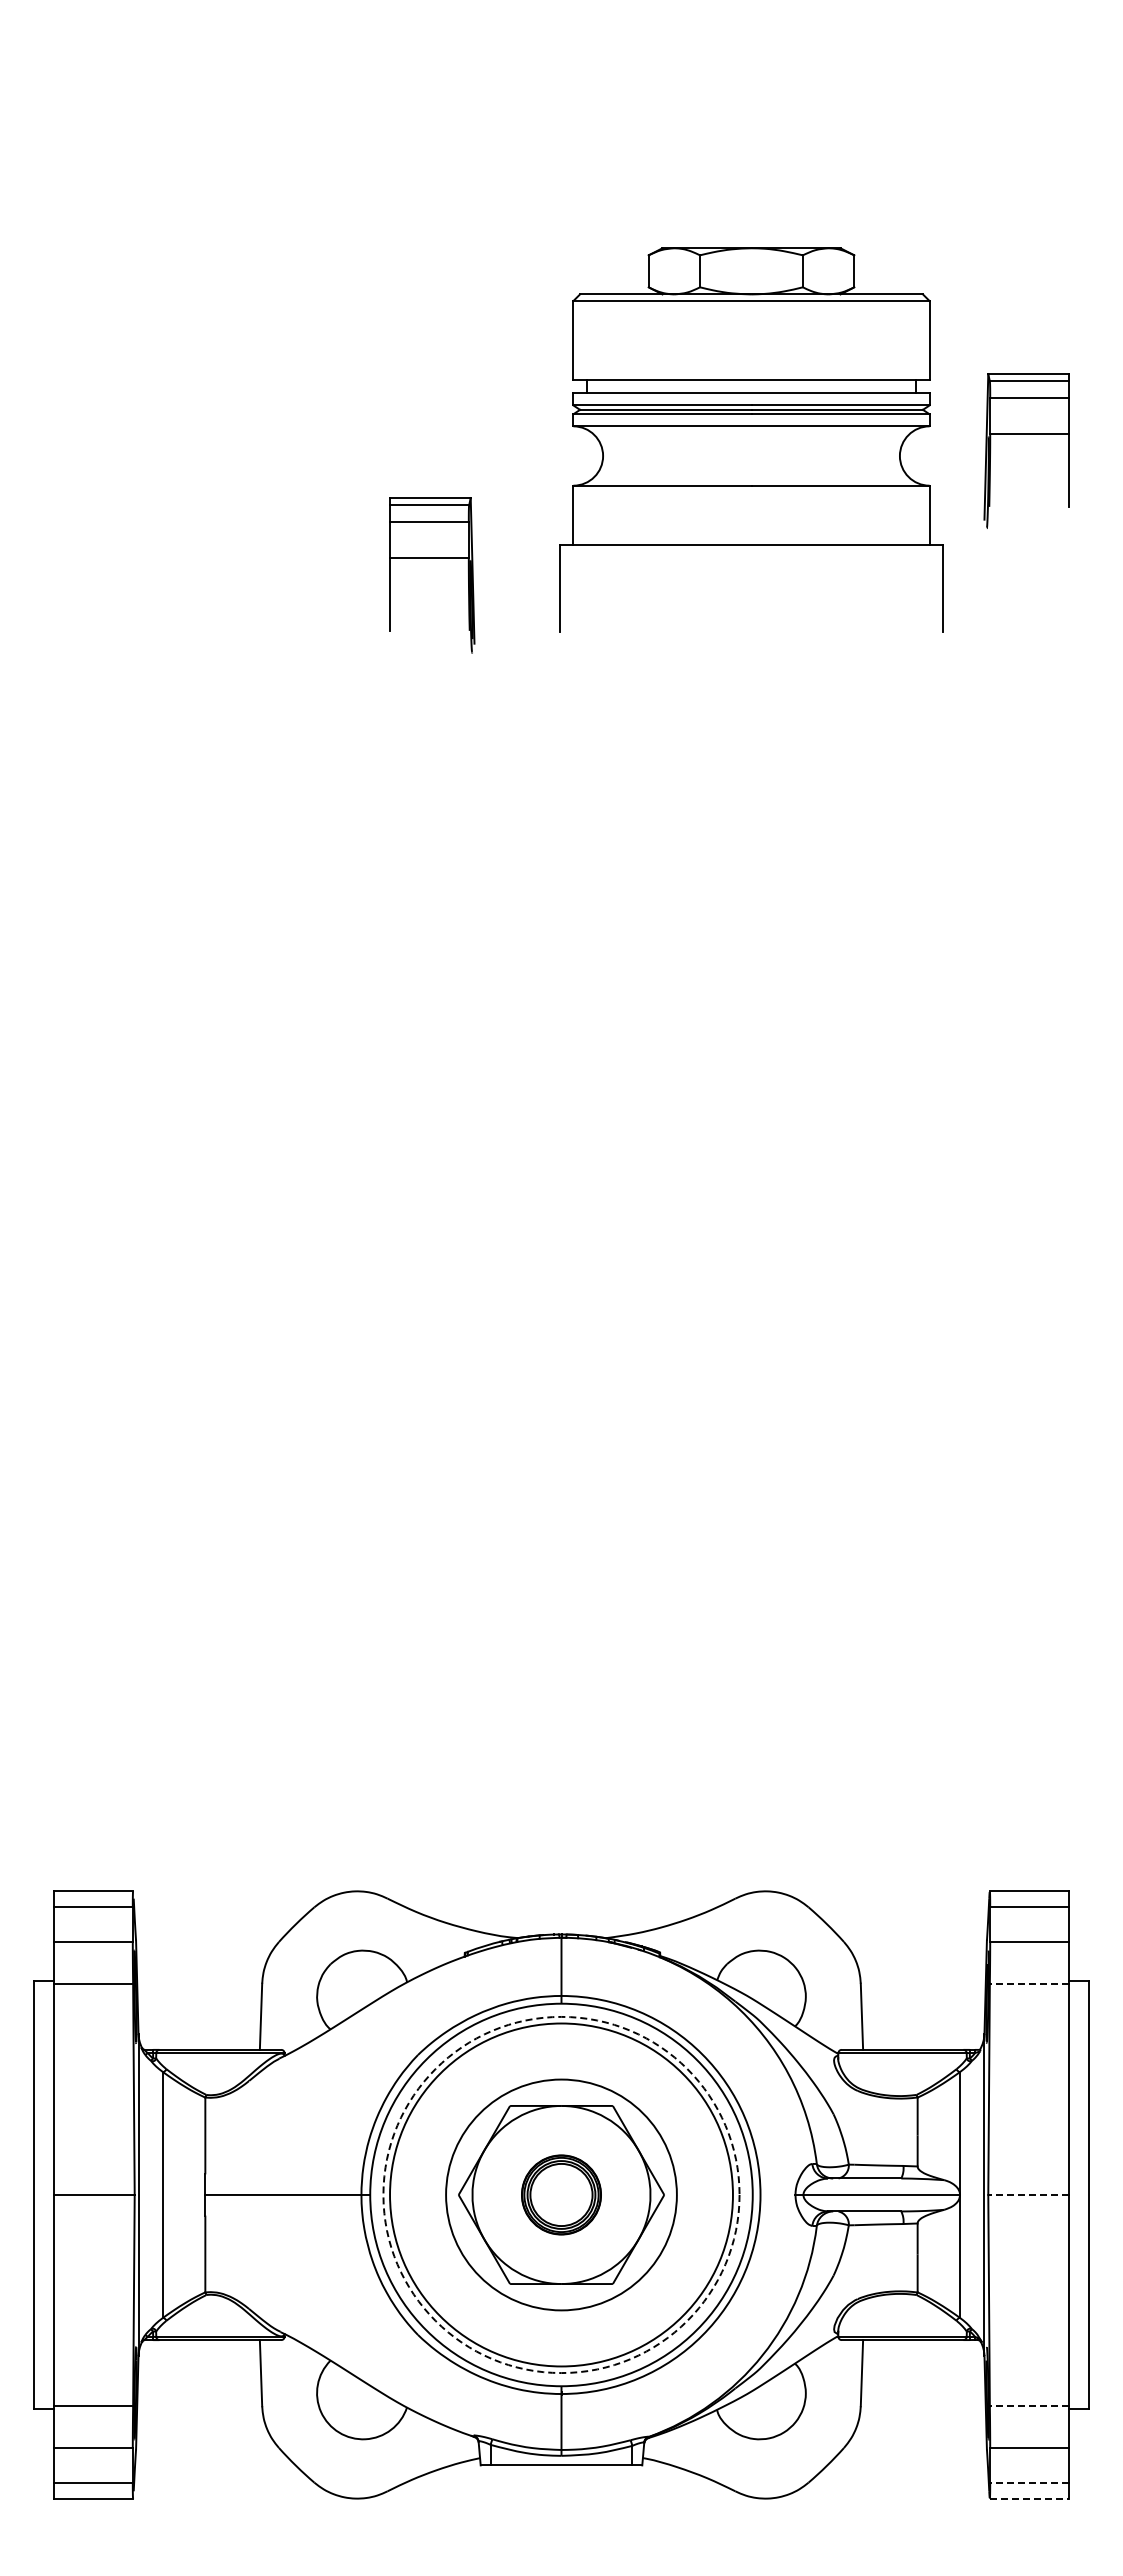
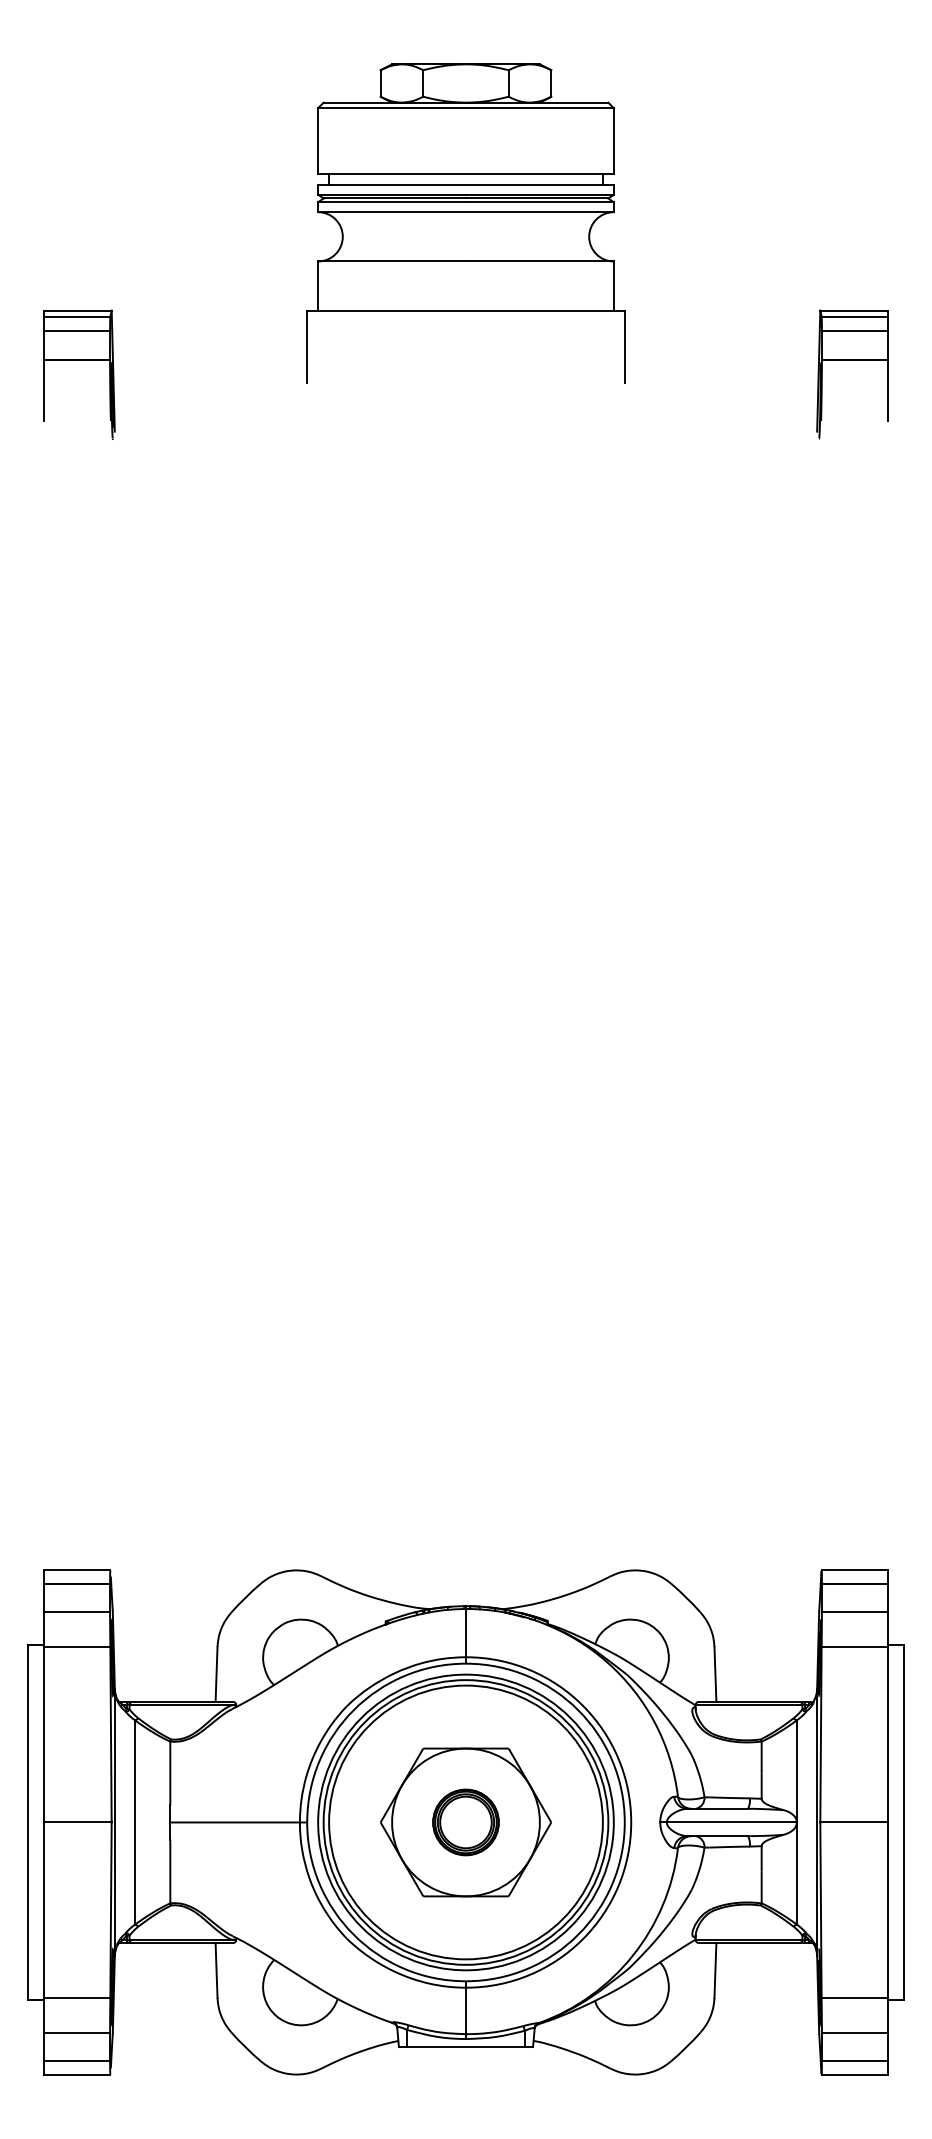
part: (751, 439) -> (466, 223), moved
part: (432, 558) -> (79, 360), moved
line: (1029, 1983) -> (854, 1646), dashed -> solid
circle: (561, 2194) -> (466, 1822), dashed -> solid
circle: (561, 2194) -> (466, 1822), size x1.43
line: (1028, 2194) -> (853, 1822), dashed -> solid
line: (1029, 2406) -> (854, 1998), dashed -> solid
line: (1029, 2482) -> (854, 2061), dashed -> solid
line: (1029, 2498) -> (854, 2074), dashed -> solid

